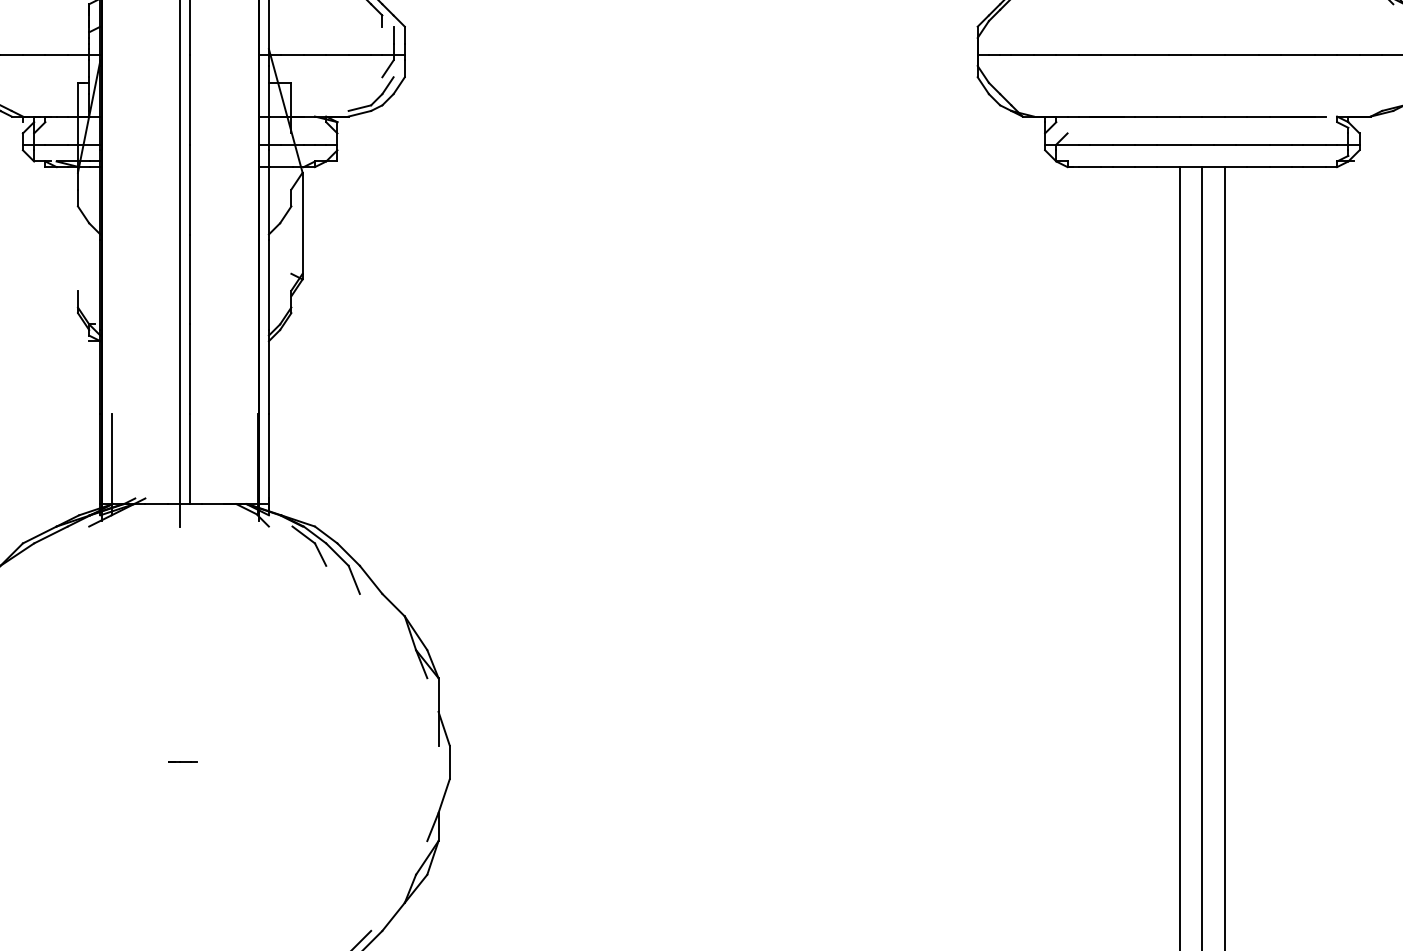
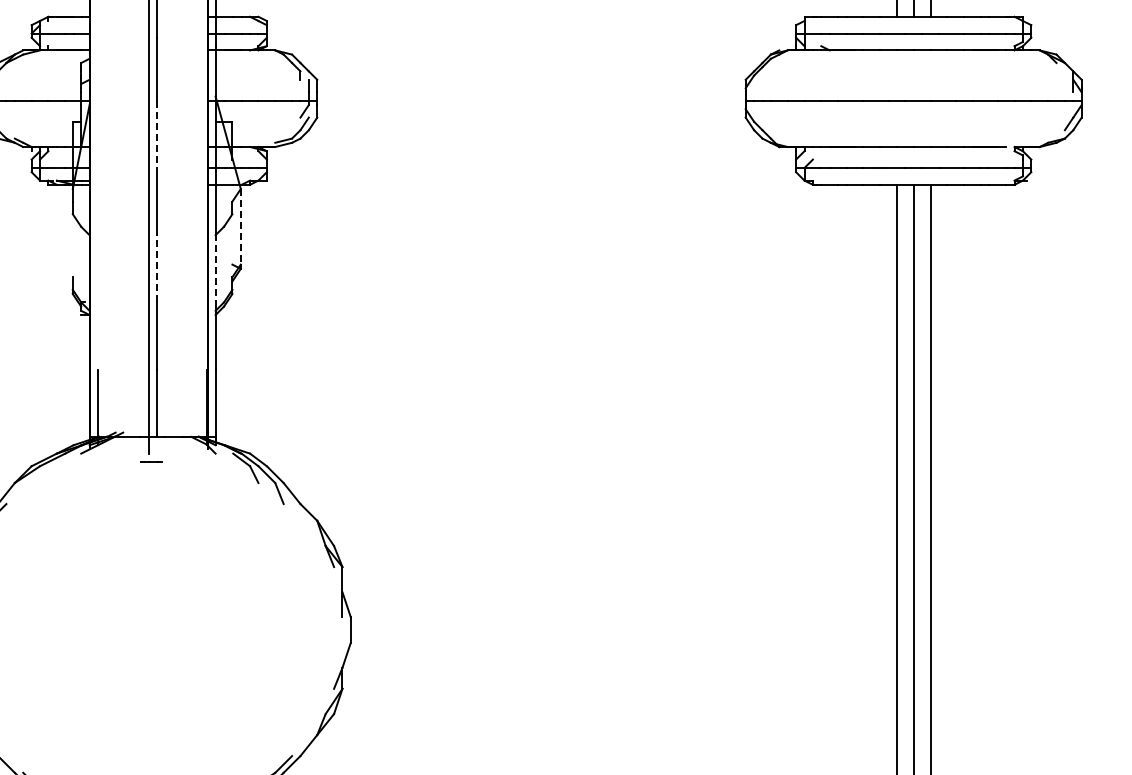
line: (189, 99) -> (156, 134), solid -> dashed
line: (302, 222) -> (240, 226), solid -> dashed
line: (189, 279) -> (156, 268), solid -> dashed
line: (268, 285) -> (215, 273), solid -> dashed
line: (183, 761) -> (151, 461), moved

